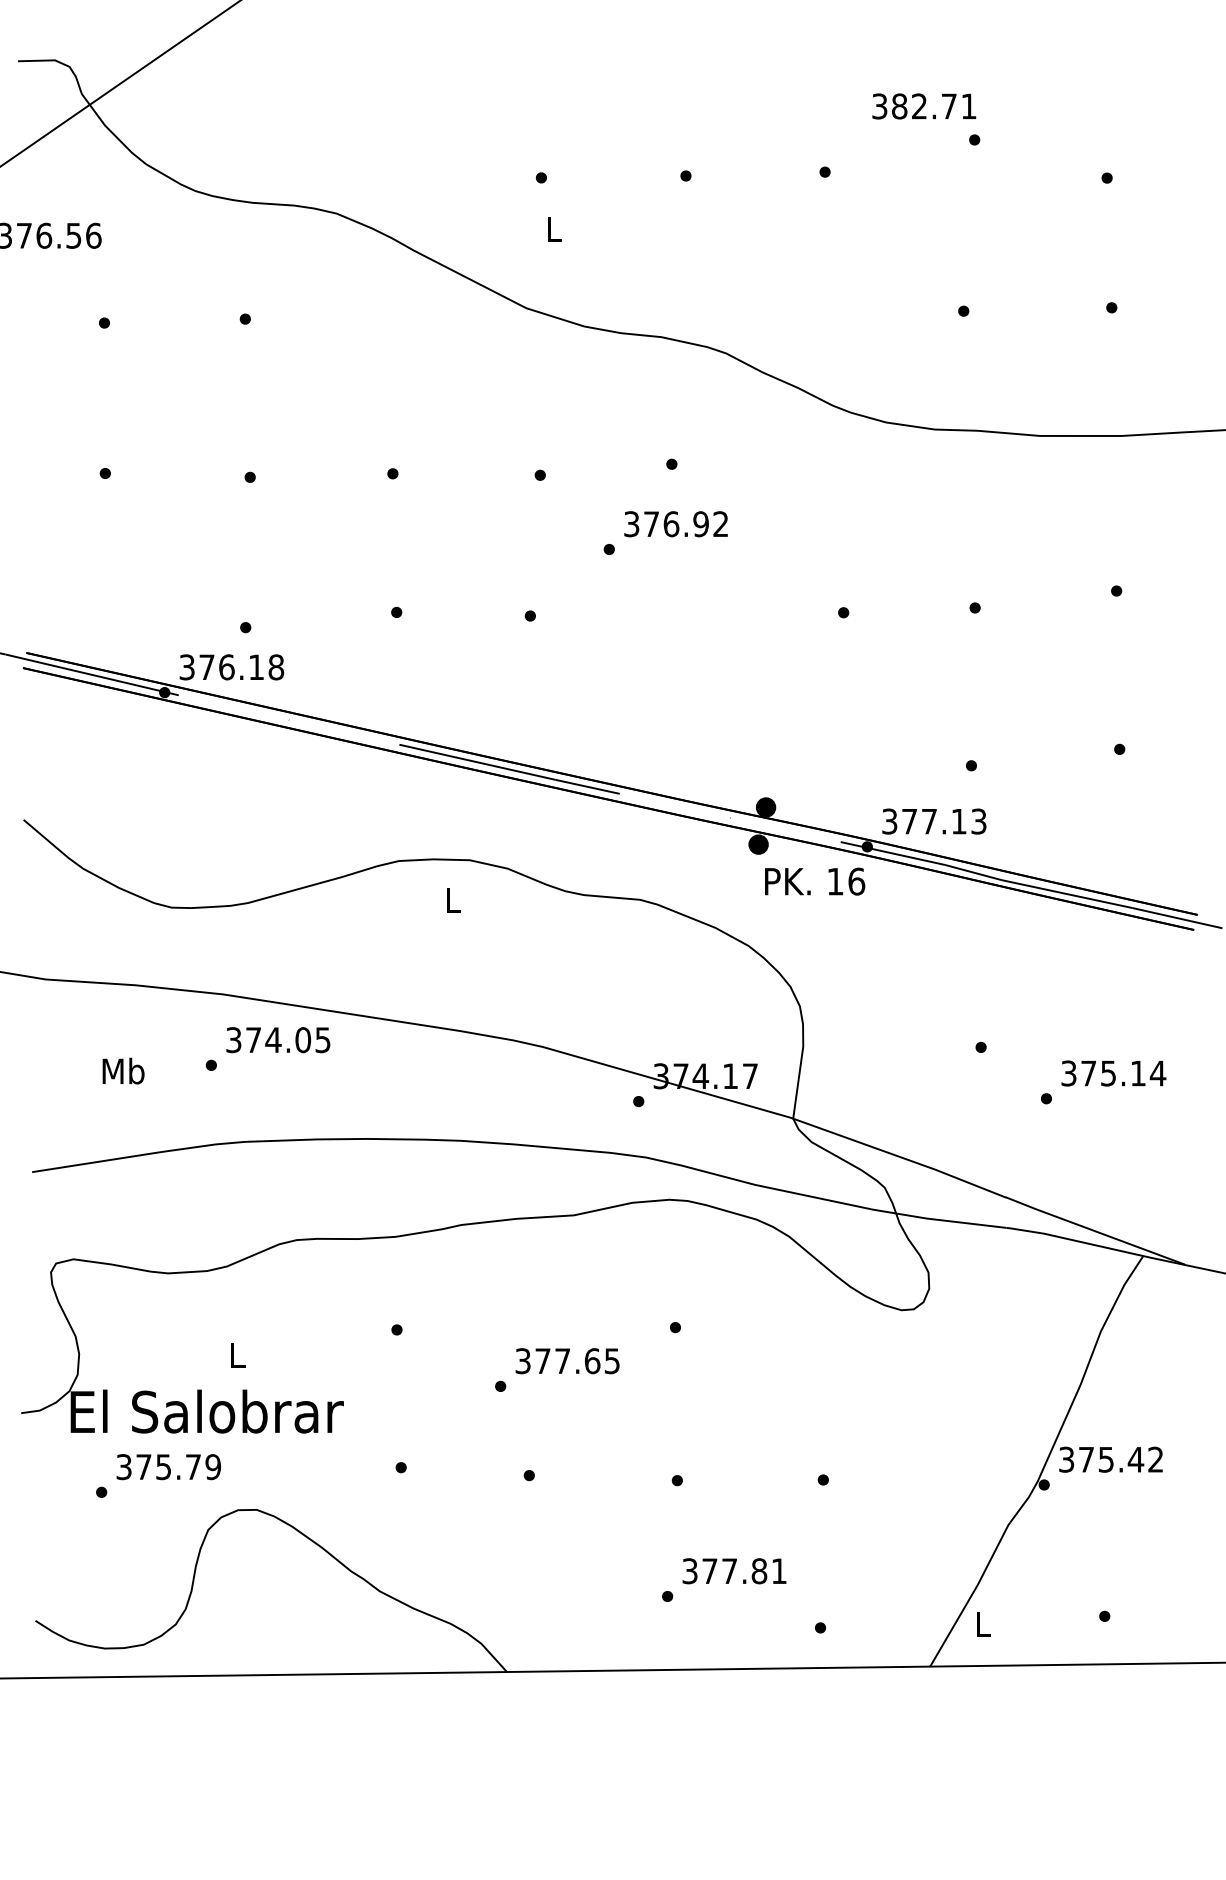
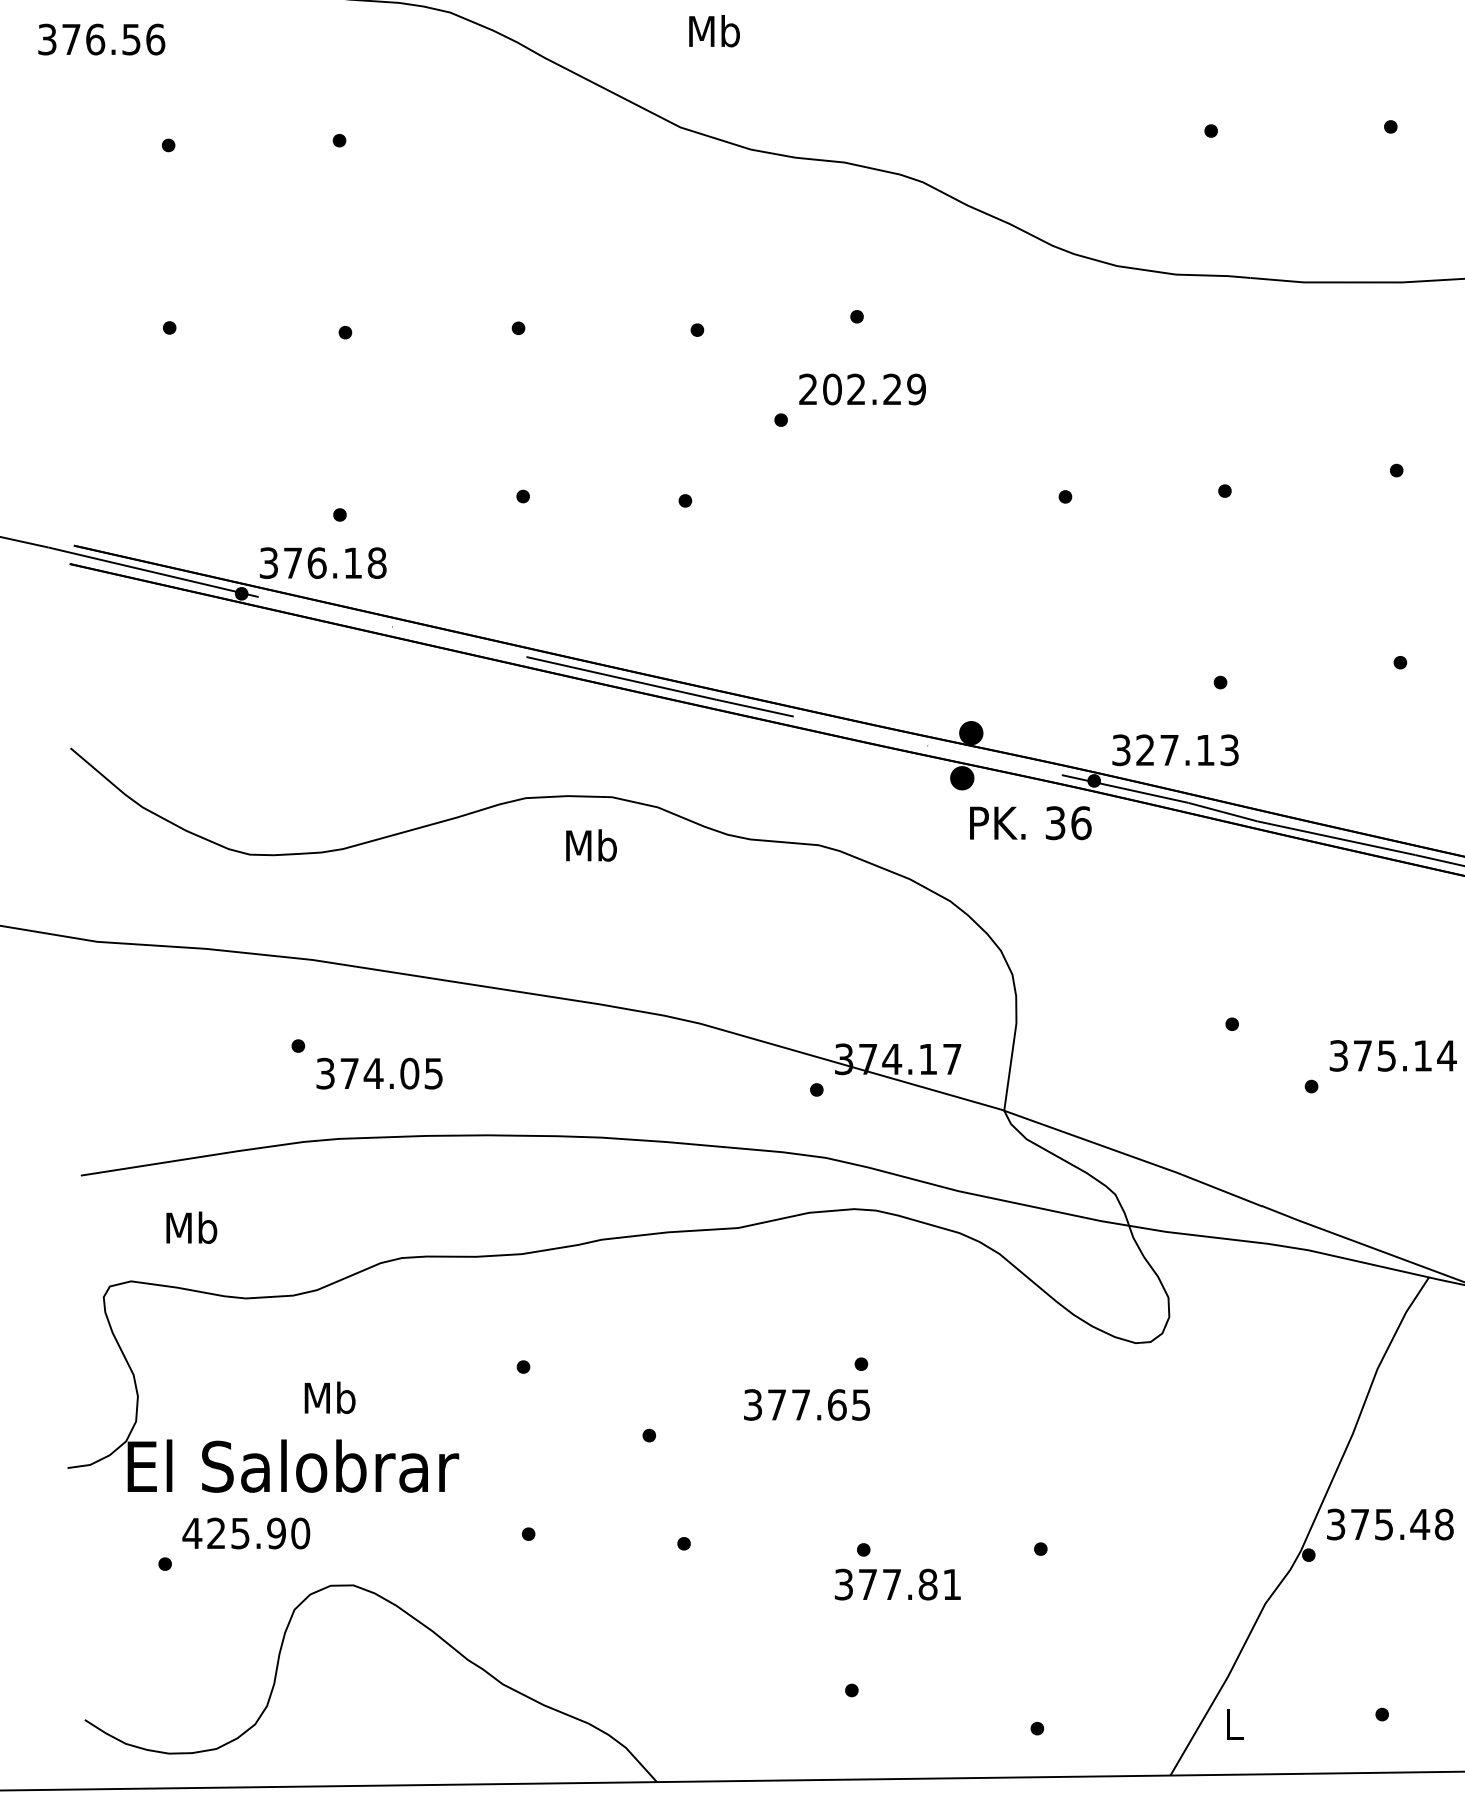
text: (554, 228) -> (714, 30), L -> Mb
text: (676, 524) -> (862, 389), 376.92 -> 202.29
text: (909, 821) -> (1145, 750), 377.13 -> 327.13
text: (835, 881) -> (1055, 822), 16 -> 36
text: (452, 899) -> (590, 844), L -> Mb
text: (278, 1040) -> (379, 1074), moved
text: (123, 1070) -> (191, 1227), moved
text: (237, 1355) -> (330, 1398), L -> Mb
text: (567, 1361) -> (806, 1405), moved
text: (1155, 1459) -> (1443, 1524), 375.42 -> 375.48
text: (168, 1467) -> (246, 1533), 375.79 -> 425.90
text: (734, 1571) -> (897, 1584), moved

